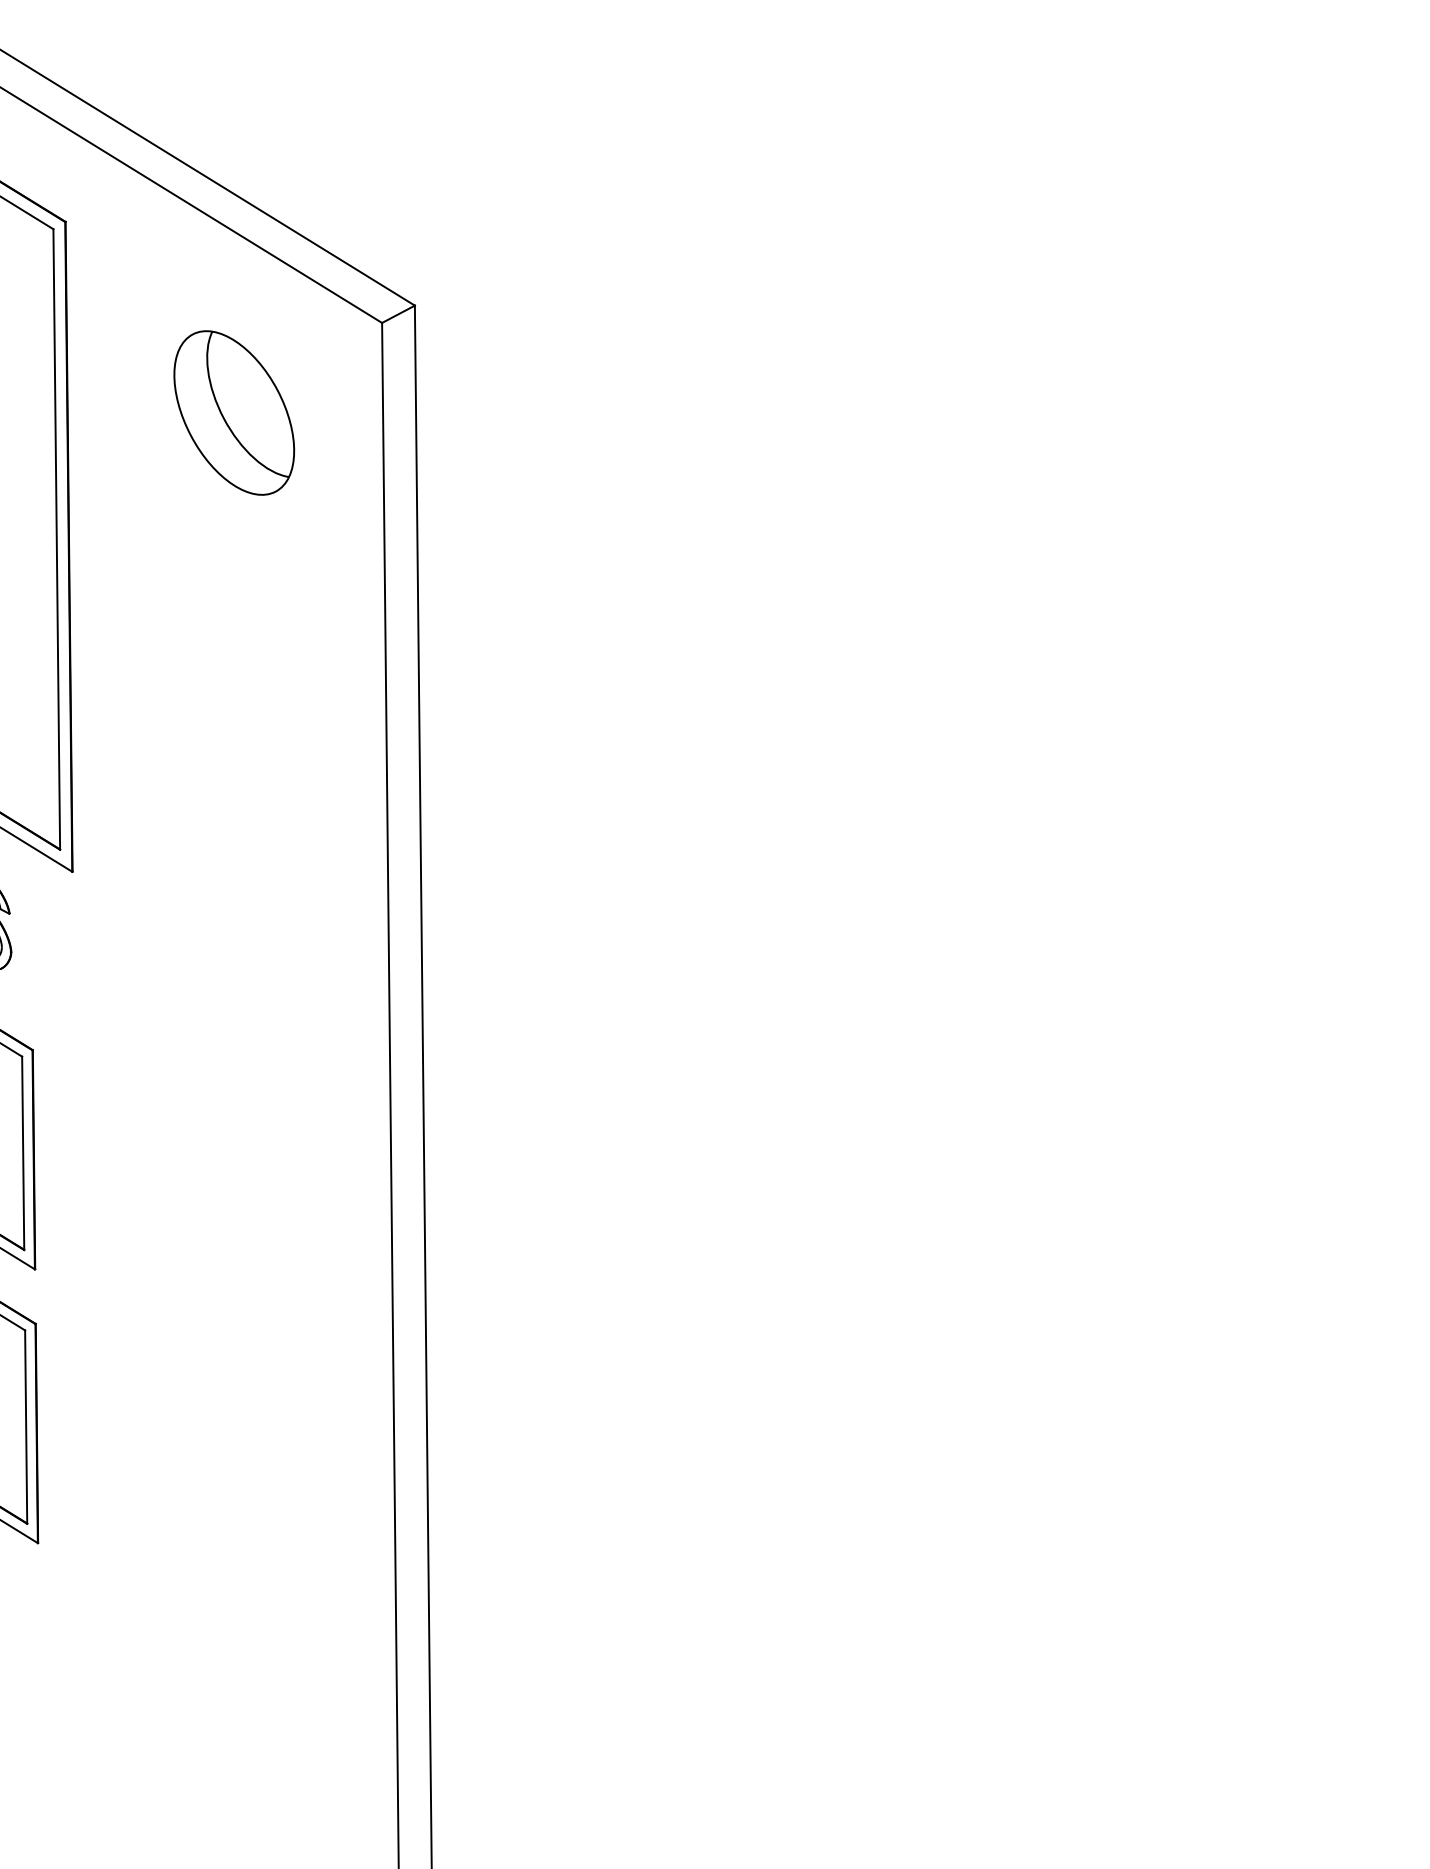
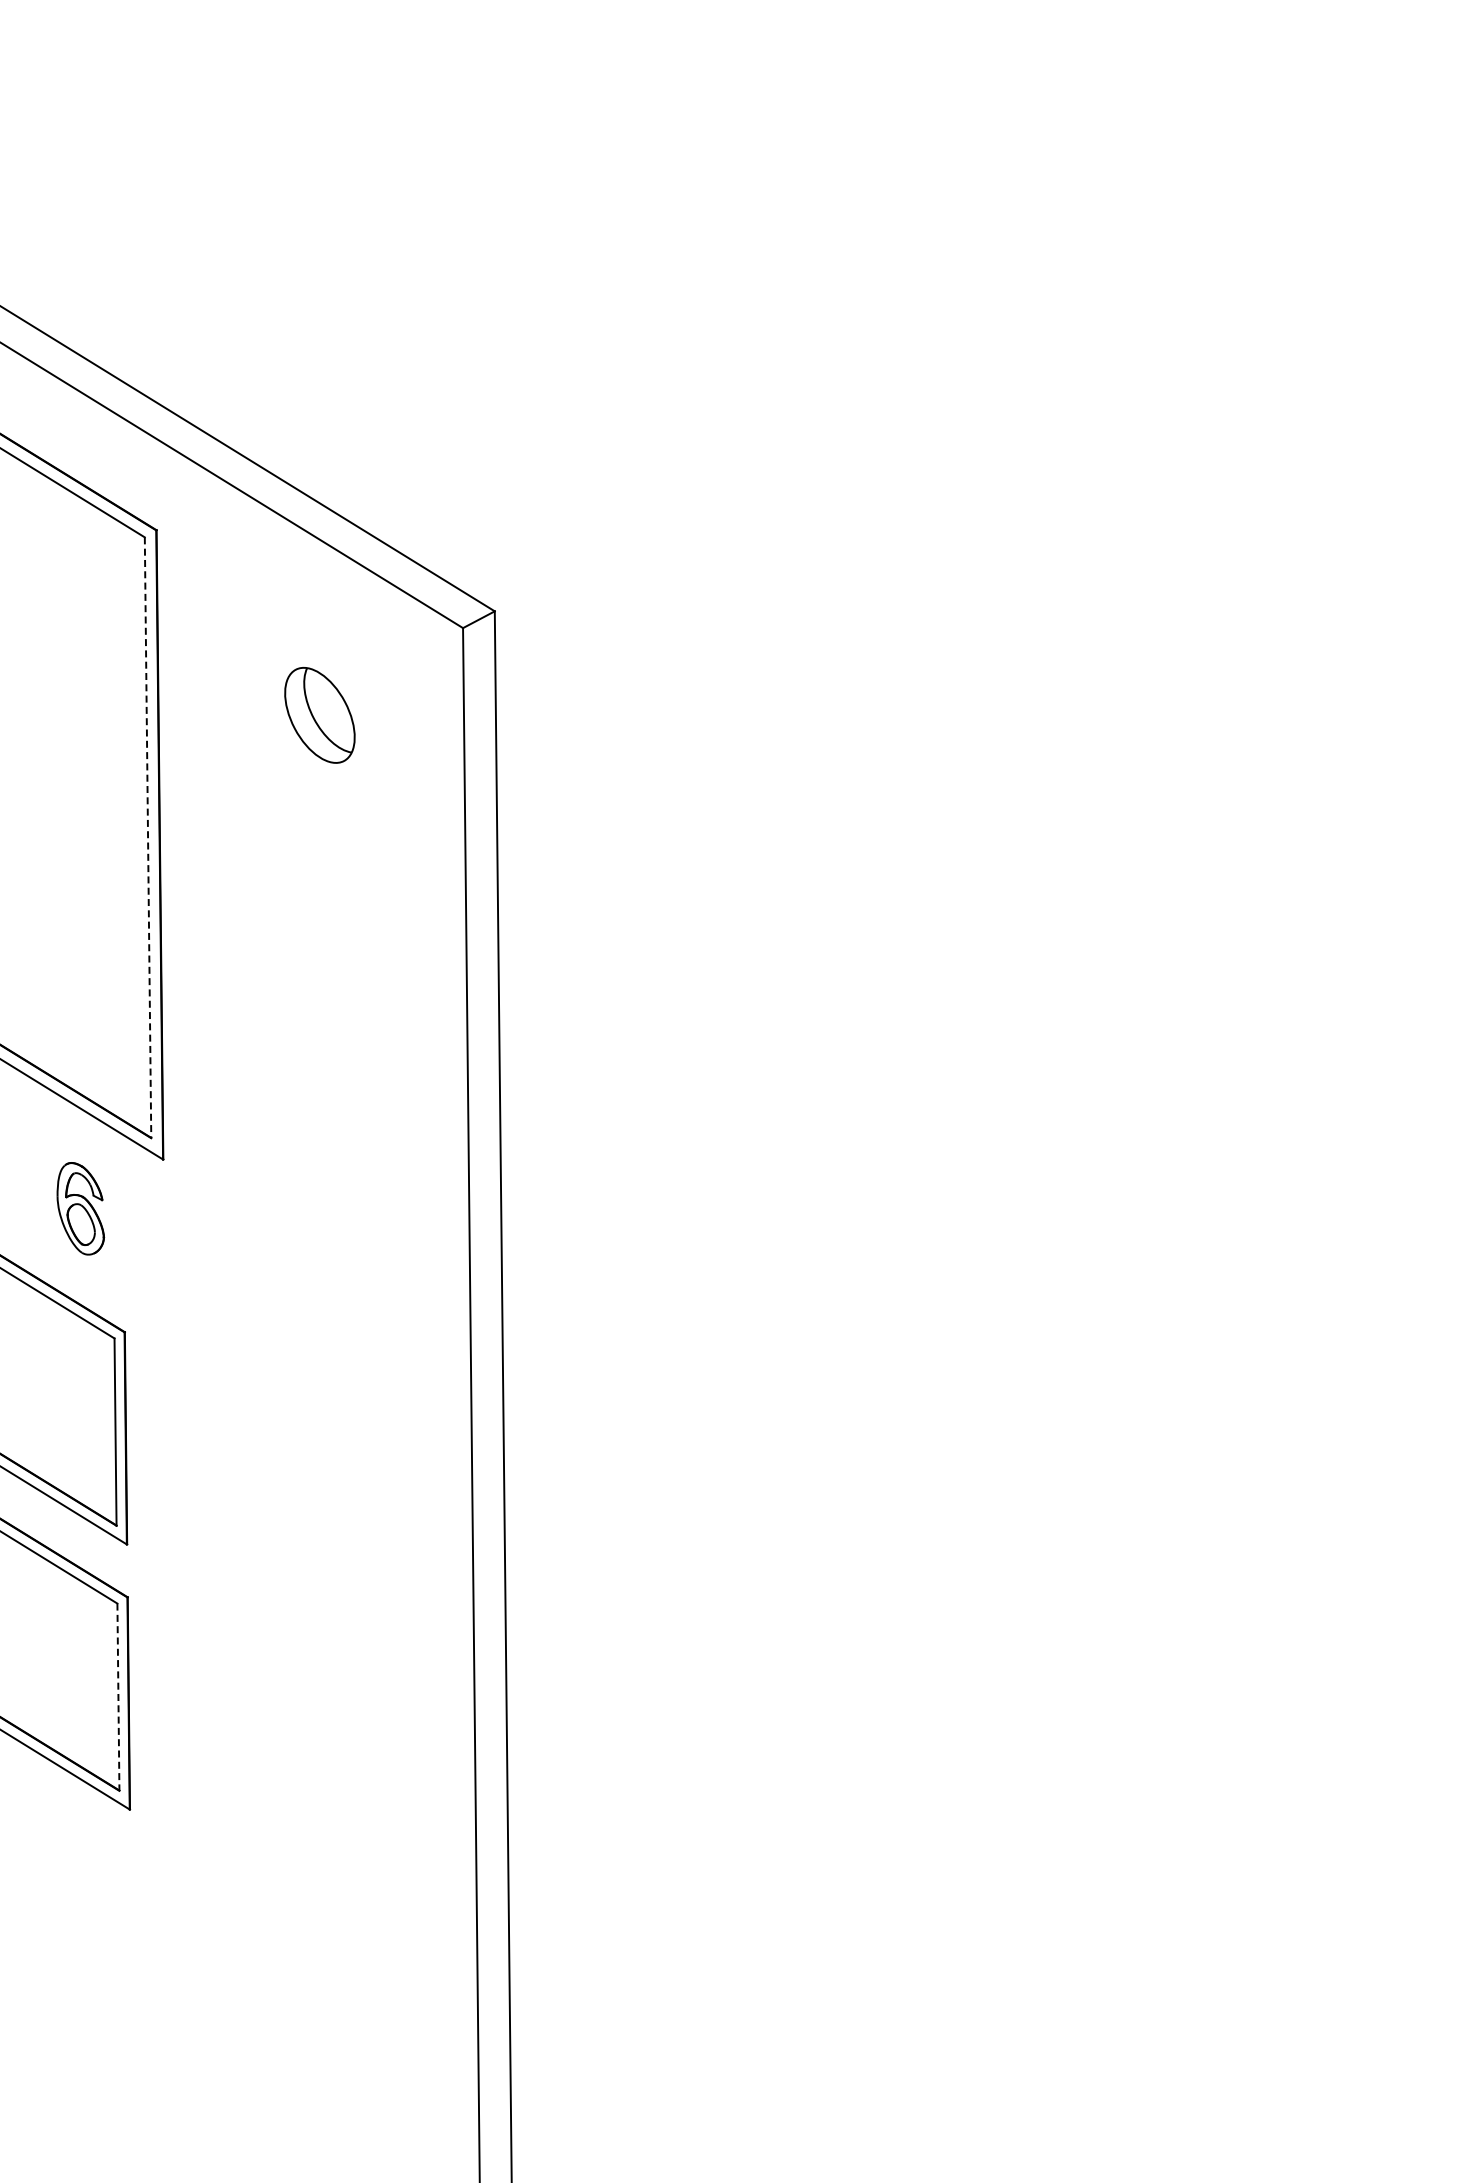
part: (233, 413) -> (319, 715), size x0.6
line: (57, 540) -> (148, 838), solid -> dashed
line: (26, 1427) -> (118, 1697), solid -> dashed

